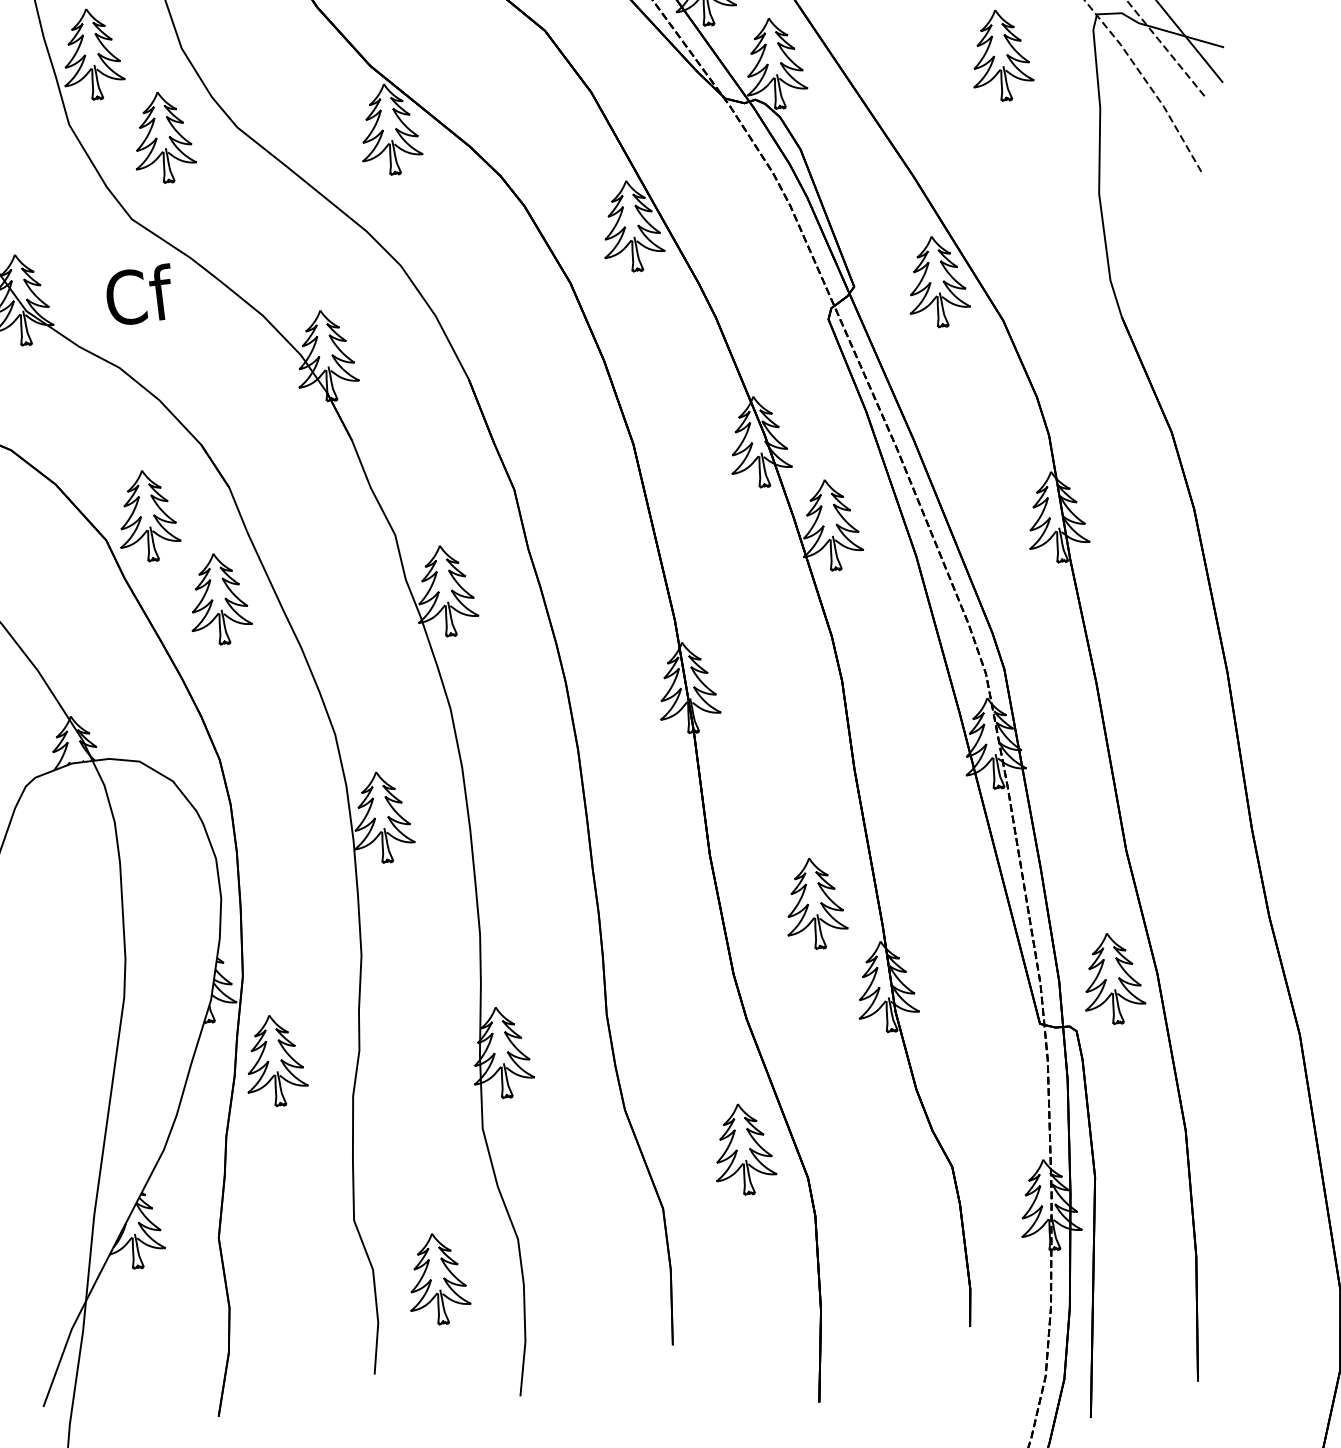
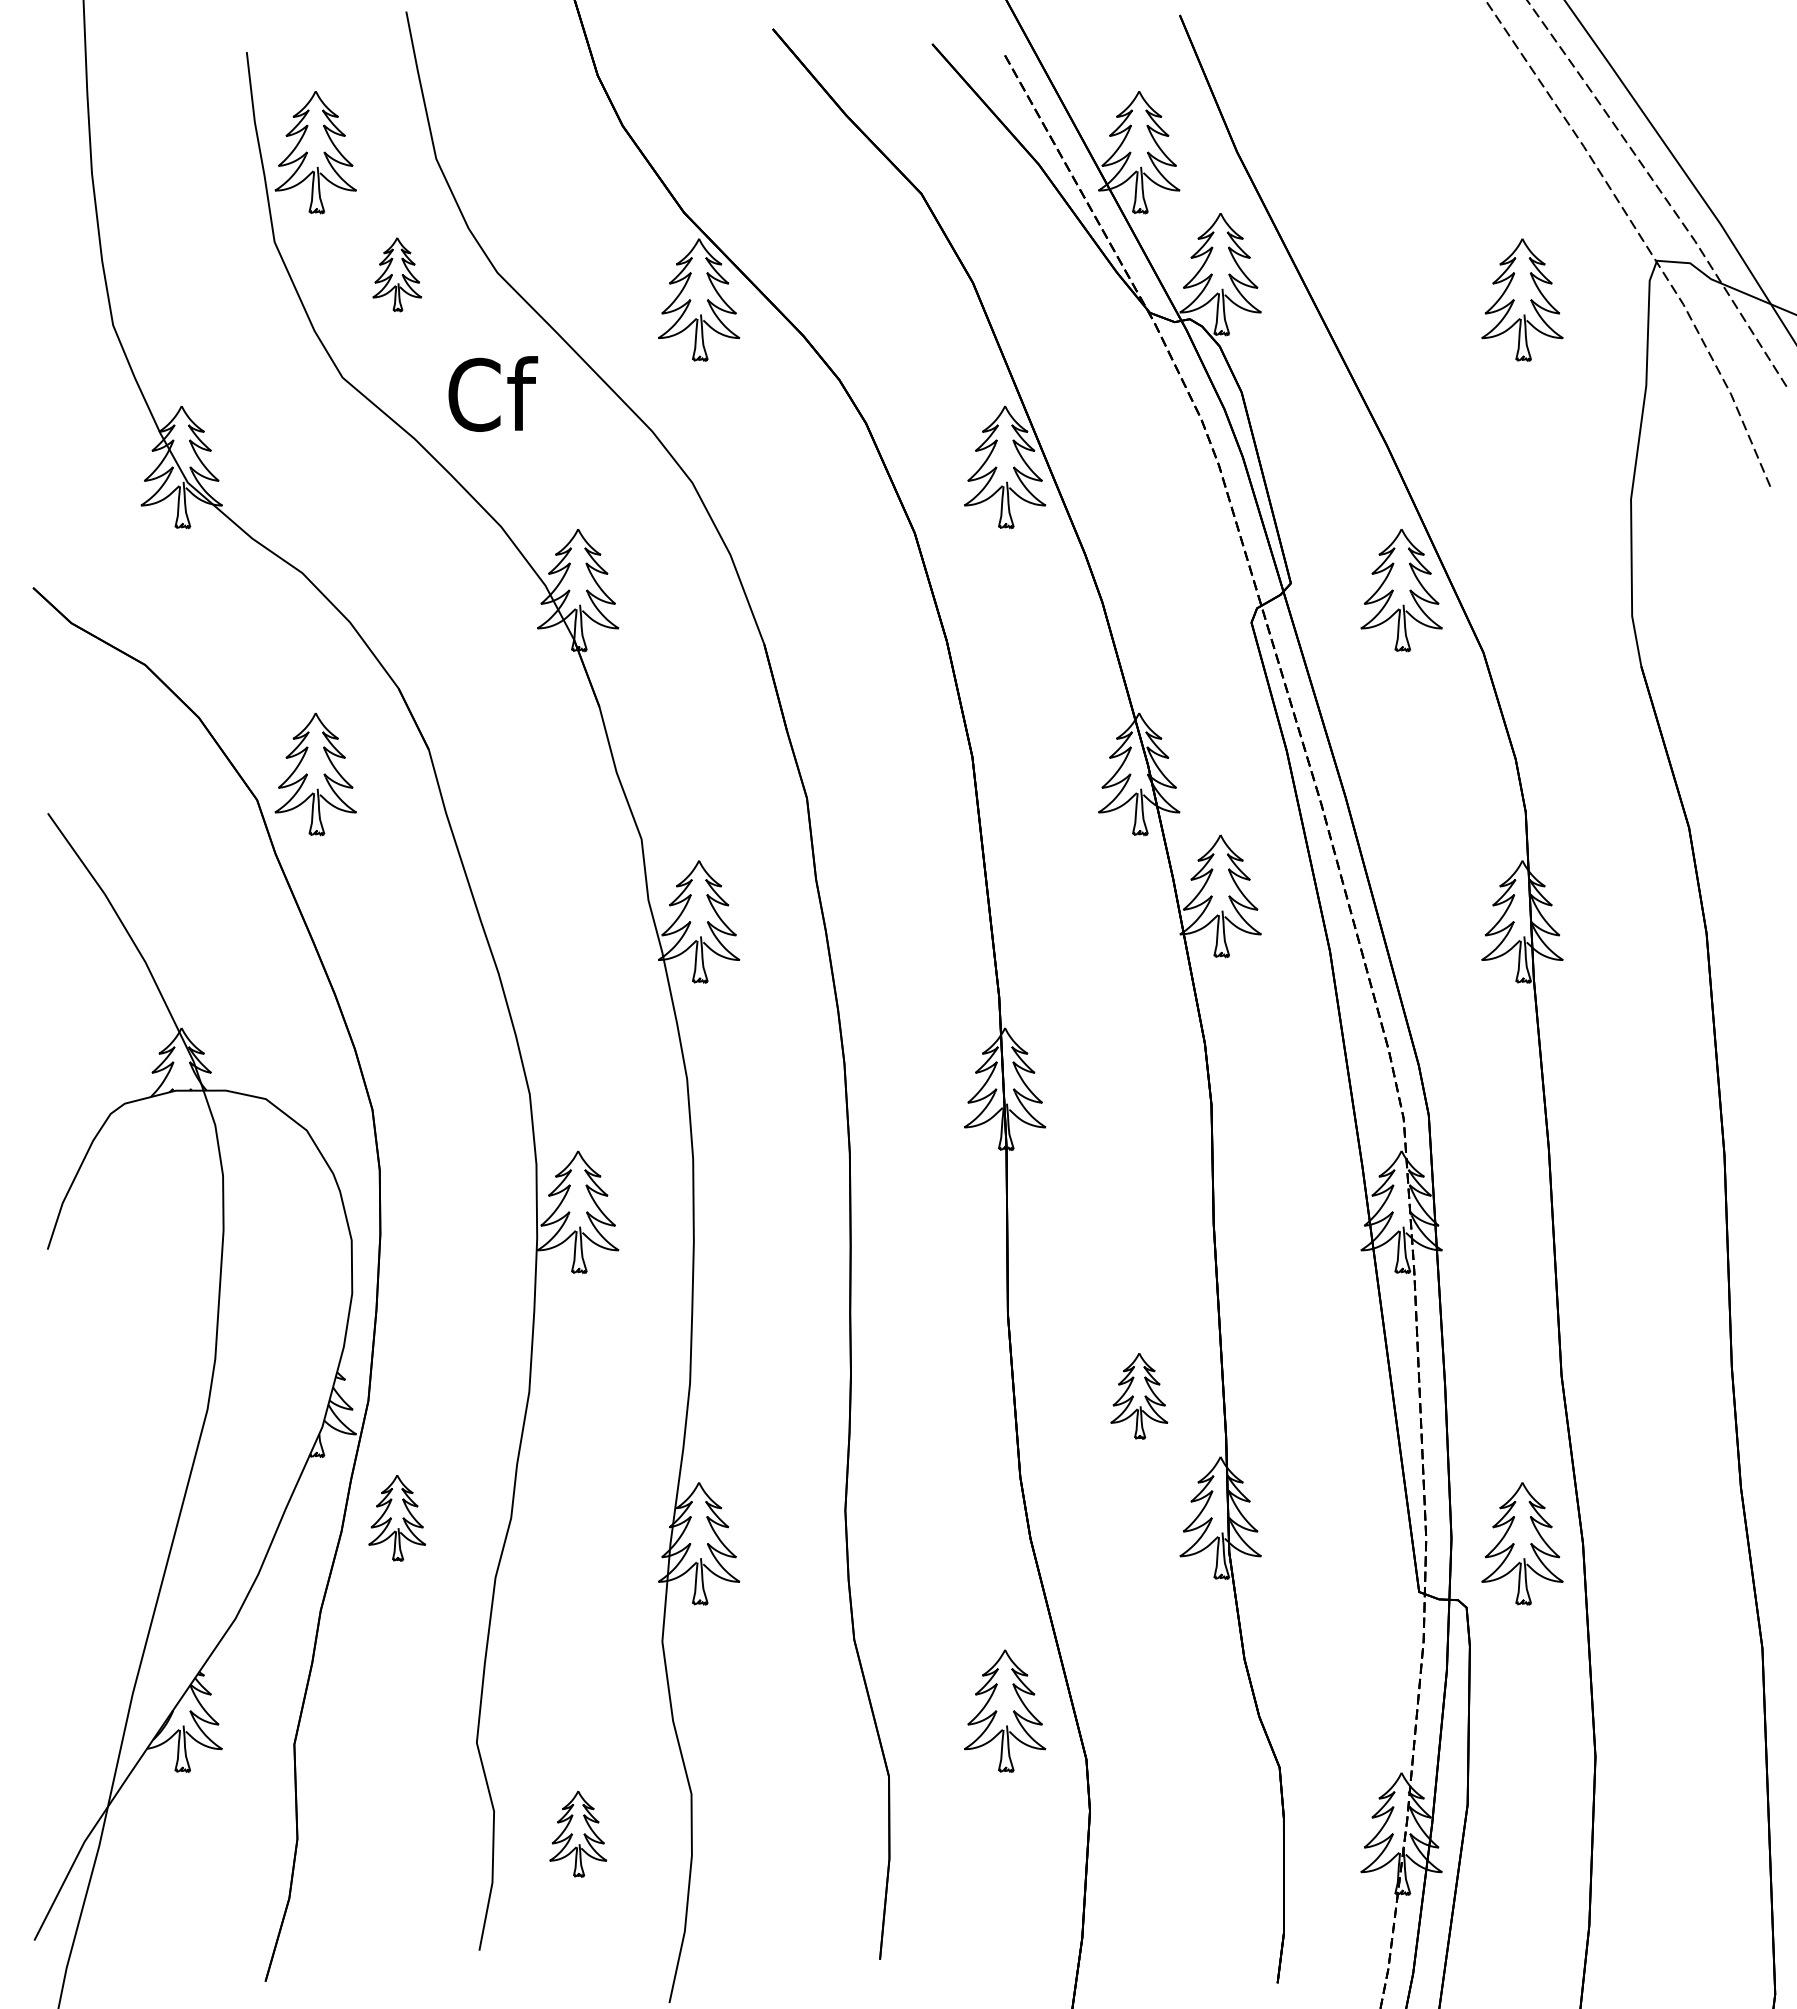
part: (163, 137) -> (397, 274), size x0.6
text: (140, 294) -> (493, 393), moved
part: (219, 599) -> (397, 896), removed
part: (814, 903) -> (1139, 1395), size x0.7
part: (274, 1060) -> (397, 1517), size x0.7
part: (437, 1278) -> (578, 1833), size x0.7

